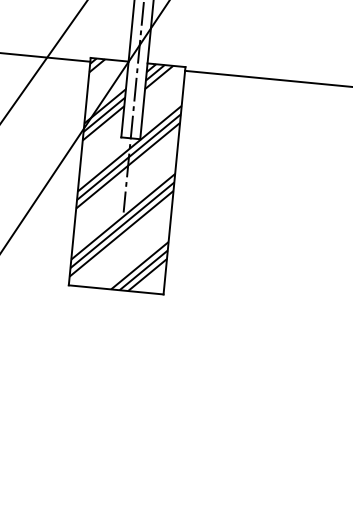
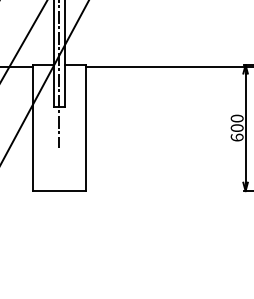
hatch: (127, 176) -> (59, 128), removed

